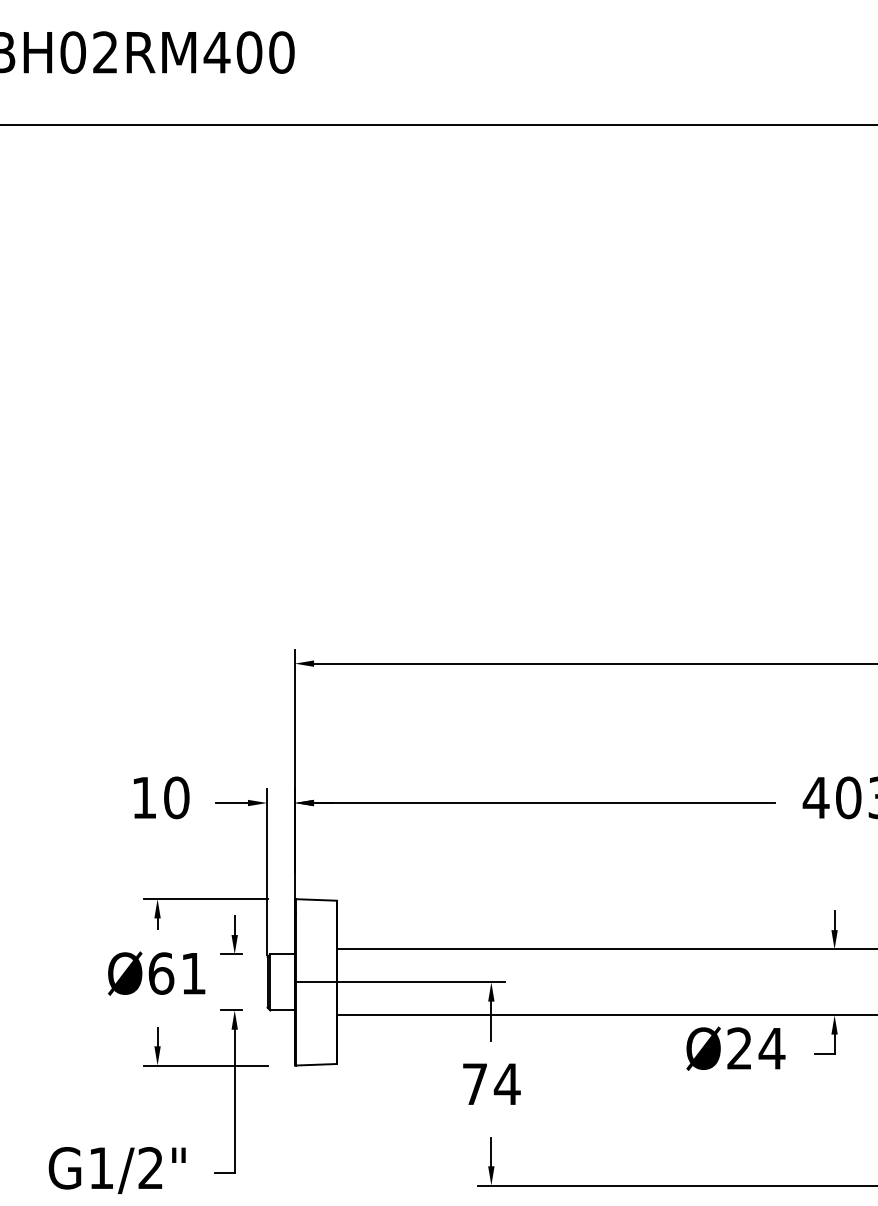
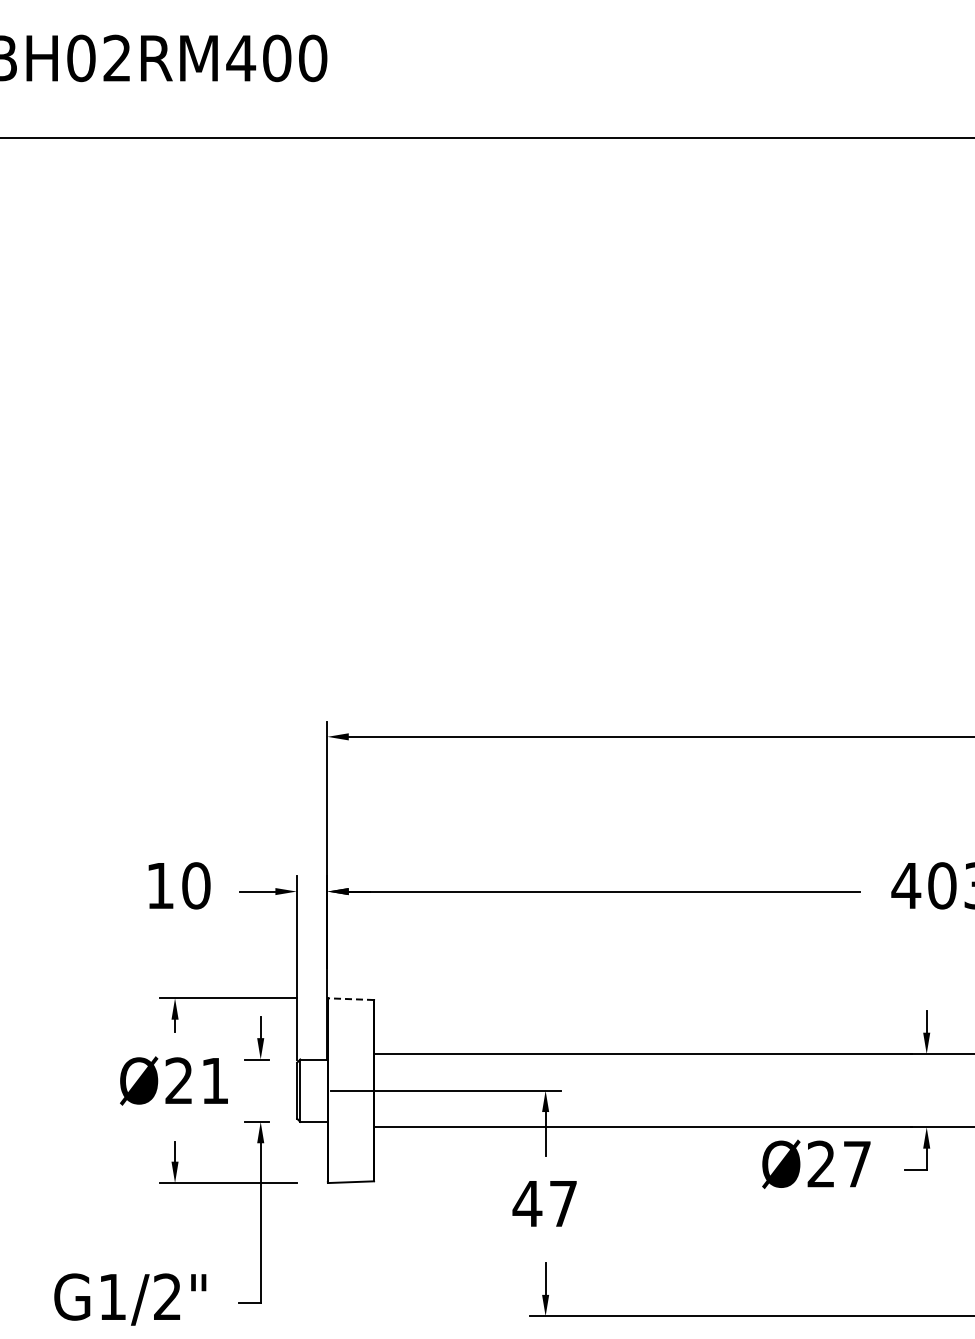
line: (316, 900) -> (351, 999), solid -> dashed
text: (161, 973) -> (179, 1080), Ø61 -> Ø21
text: (772, 1048) -> (857, 1164), Ø24 -> Ø27
text: (491, 1083) -> (545, 1203), 74 -> 47

